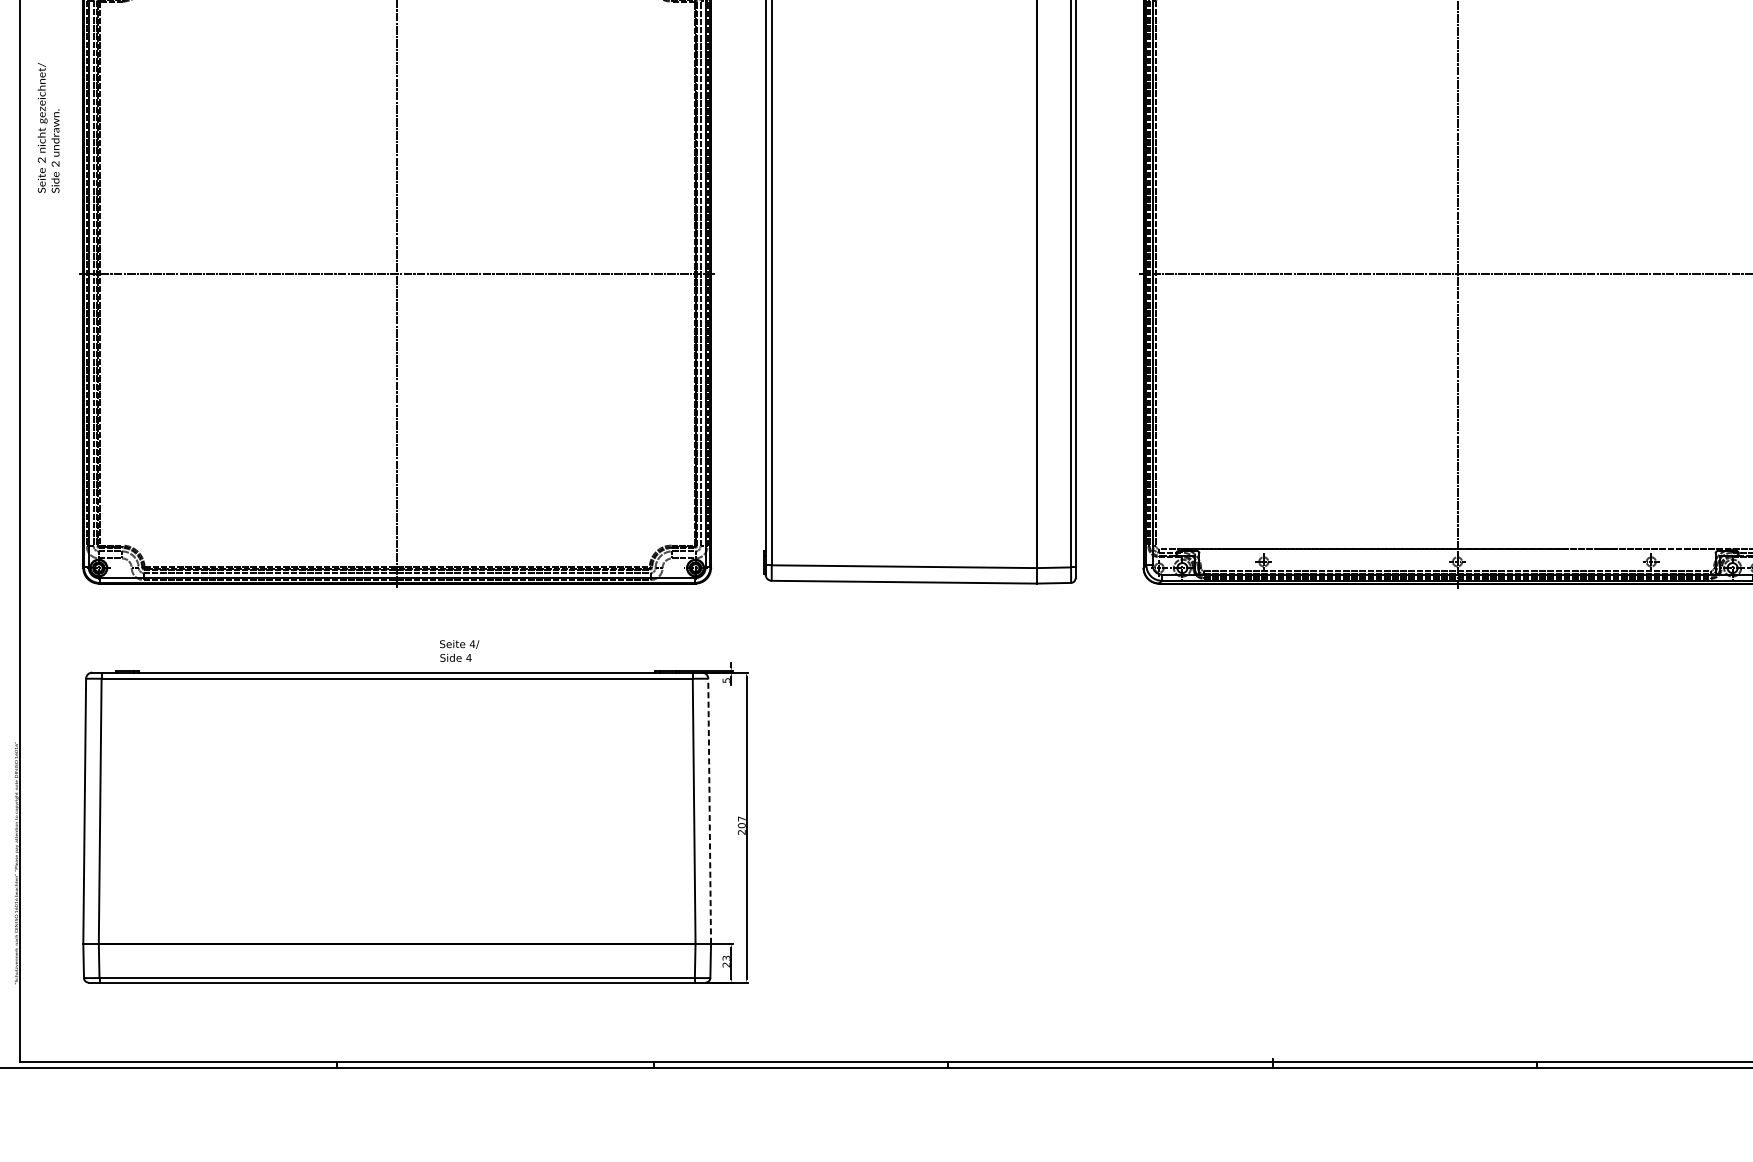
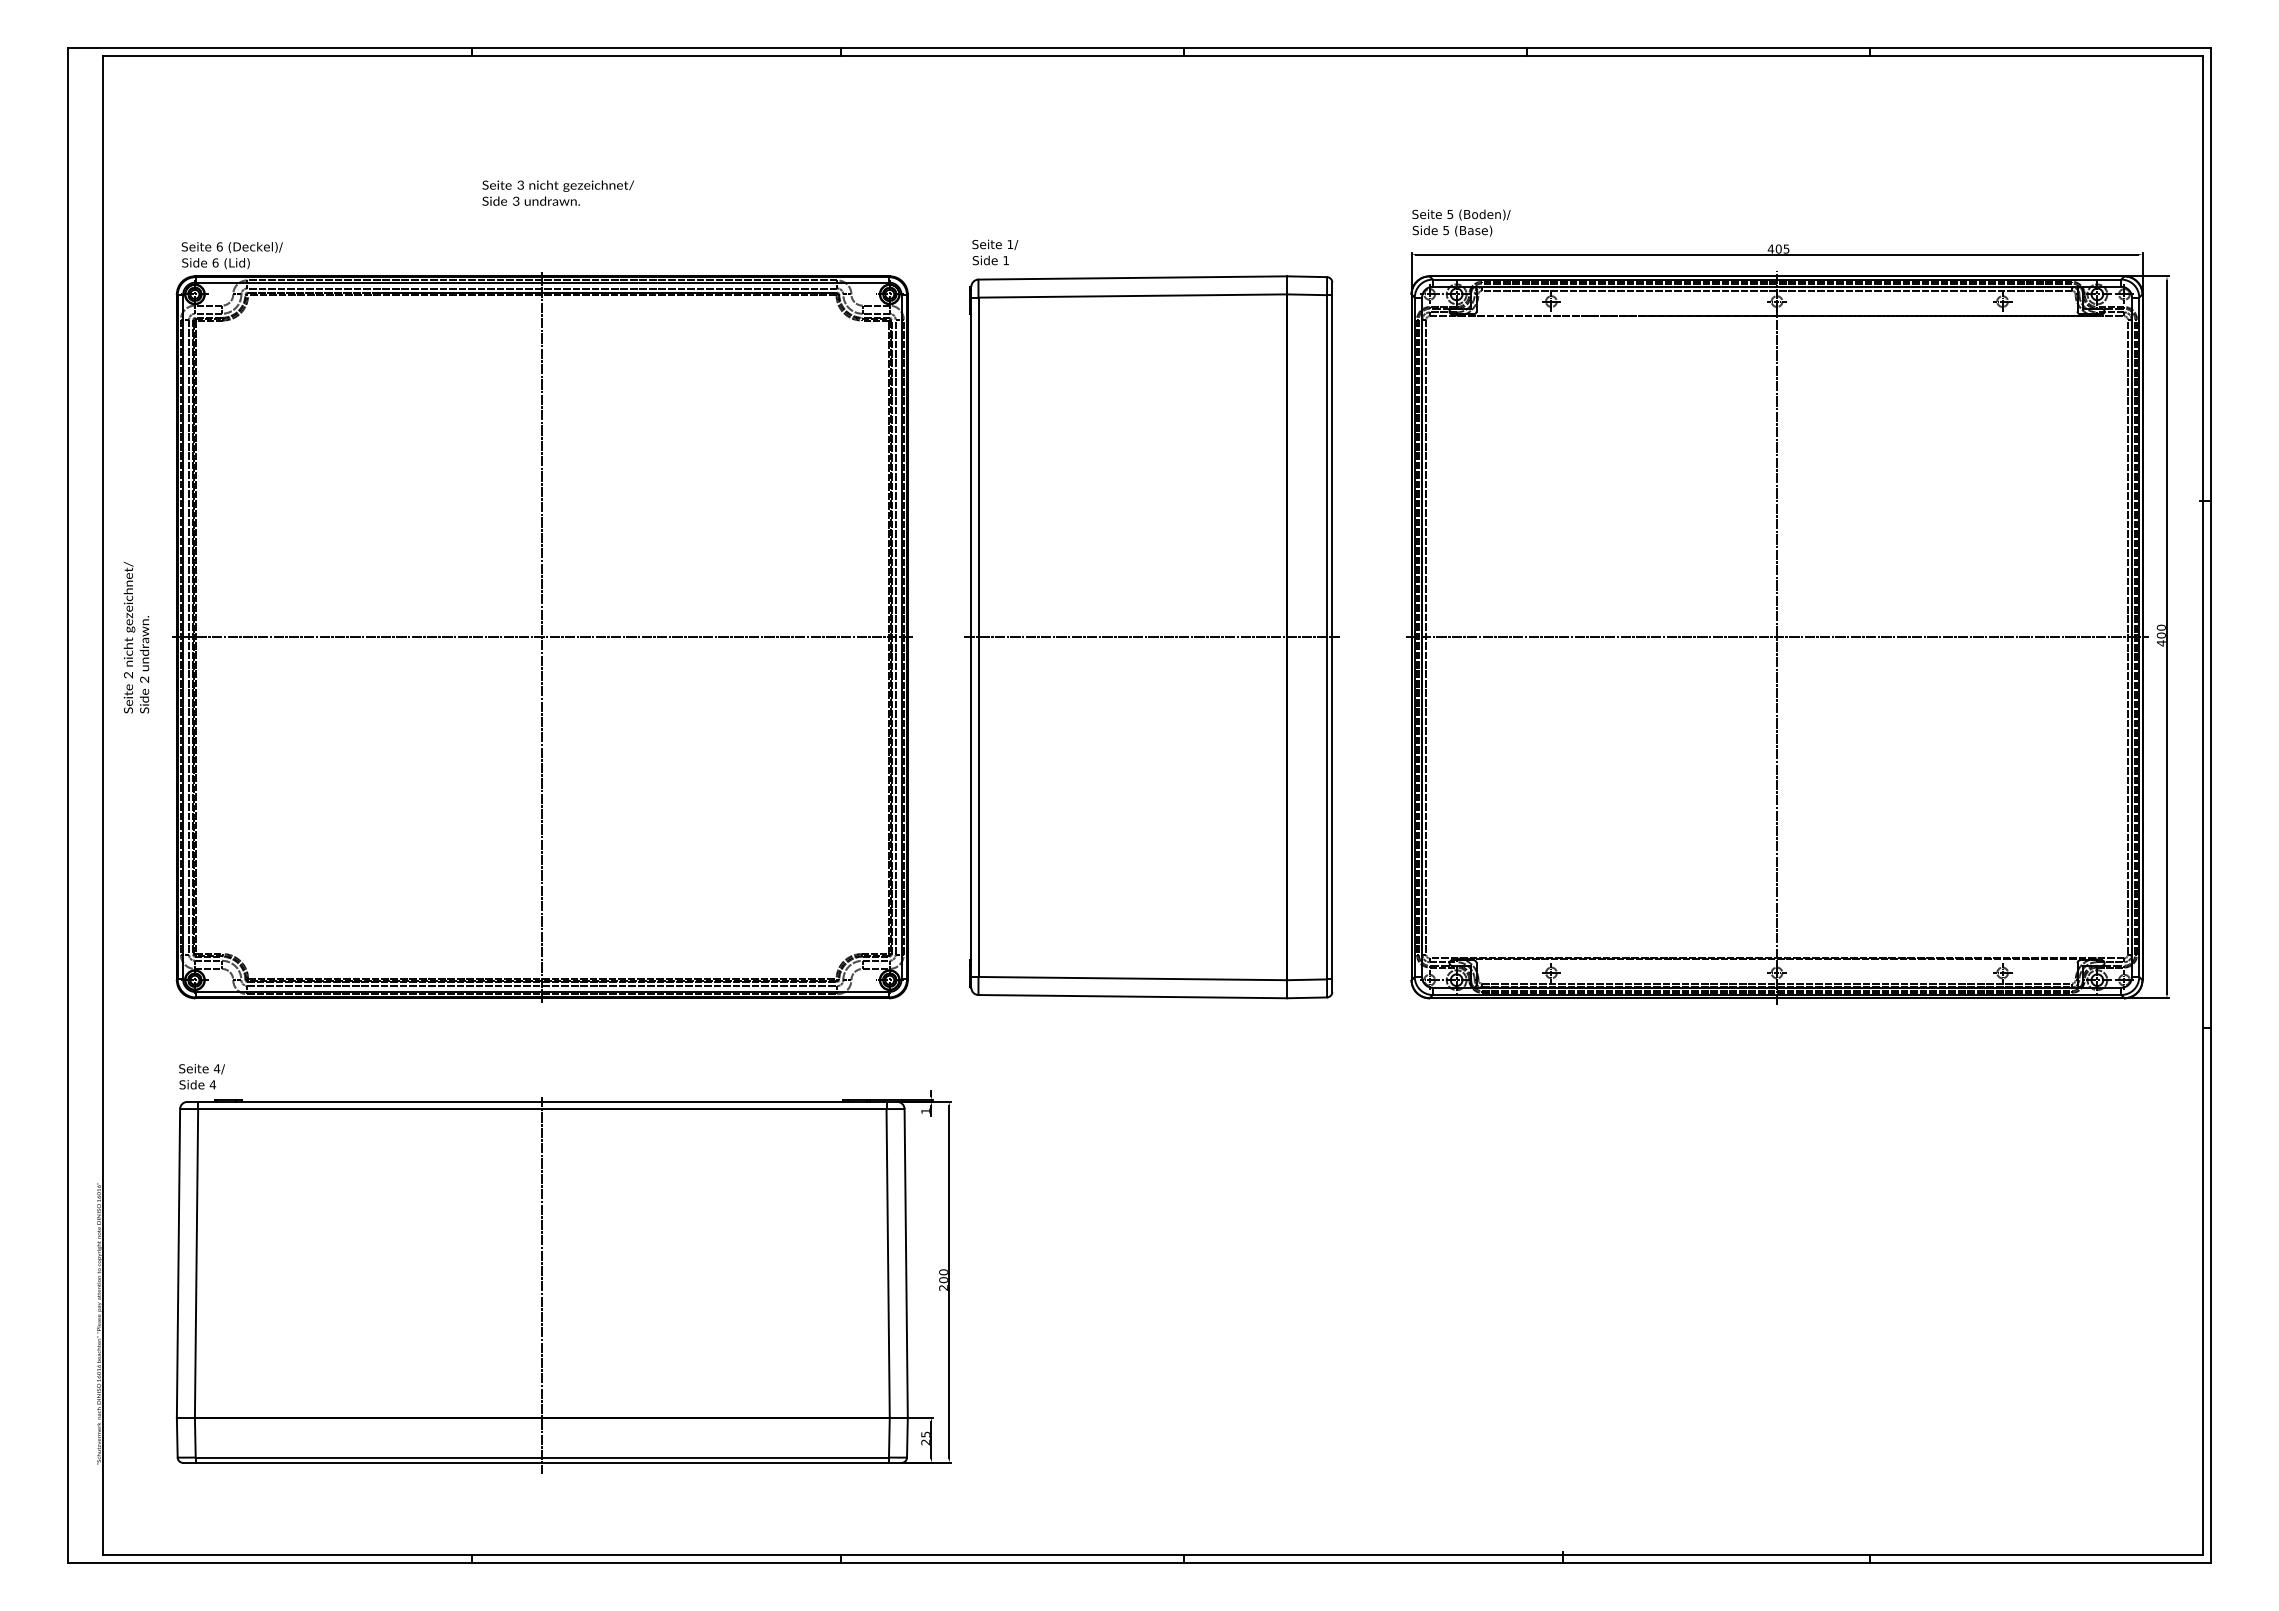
text: (48, 127) -> (136, 637), moved
line: (920, 273) -> (1151, 637), added
text: (459, 650) -> (201, 1076), moved
text: (726, 679) -> (925, 1110), 5 -> 1
line: (709, 810) -> (906, 1262), dashed -> solid
text: (741, 819) -> (943, 1272), 207 -> 200
line: (397, 830) -> (542, 1285), added
text: (726, 958) -> (925, 1434), 23 -> 25

